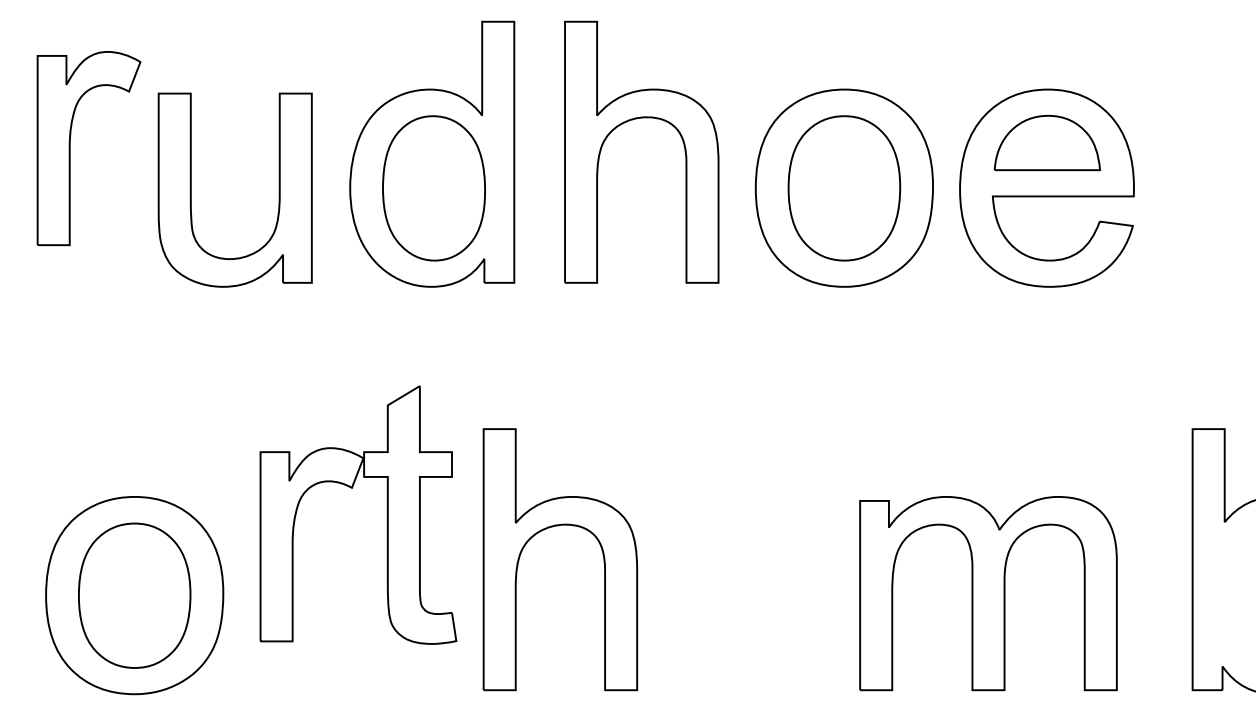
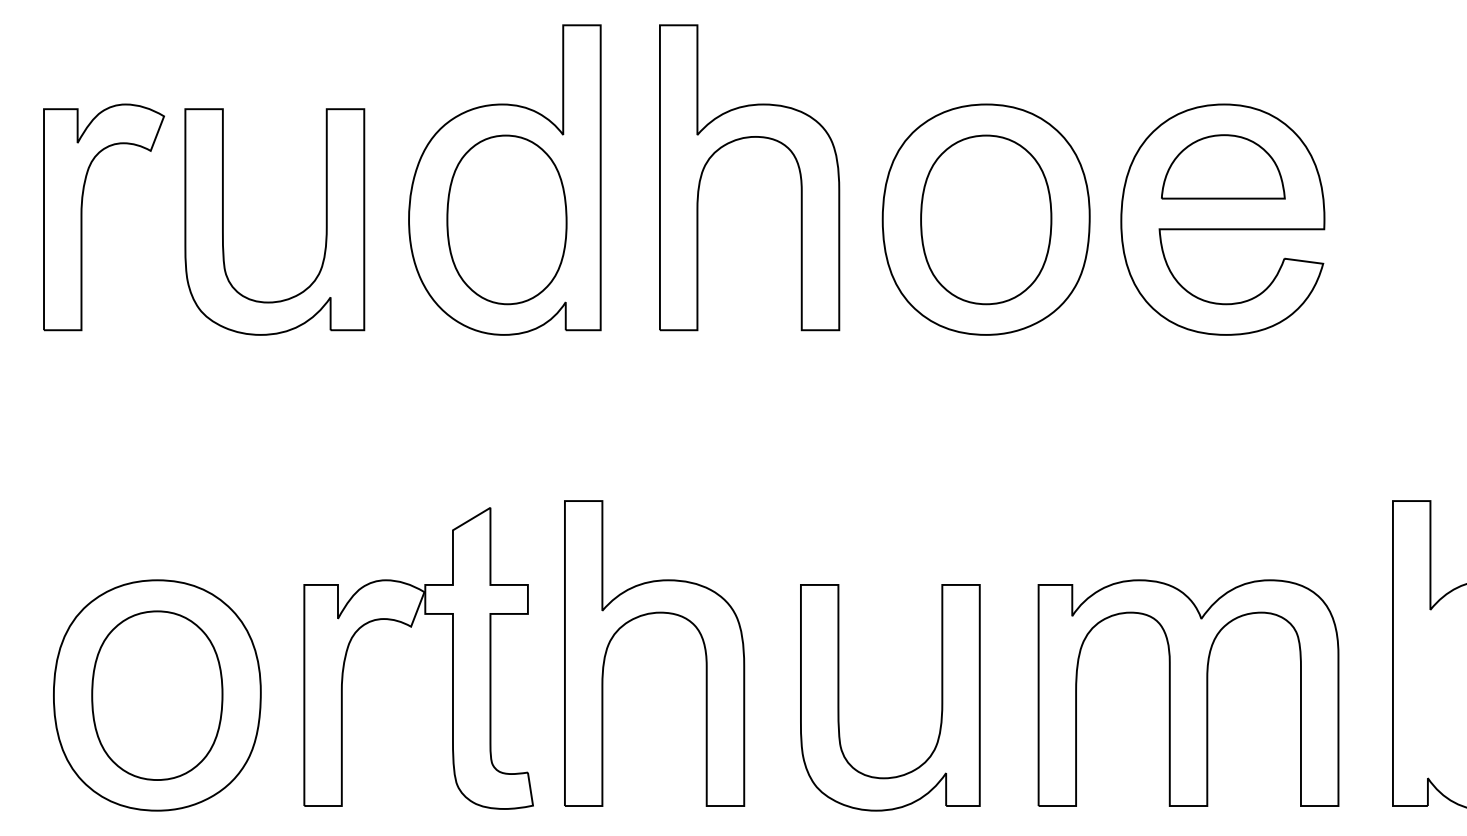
part: (70, 148) -> (82, 217), moved
part: (352, 488) -> (411, 627), moved
part: (988, 593) -> (1188, 692), moved
part: (718, 597) -> (839, 697), added

